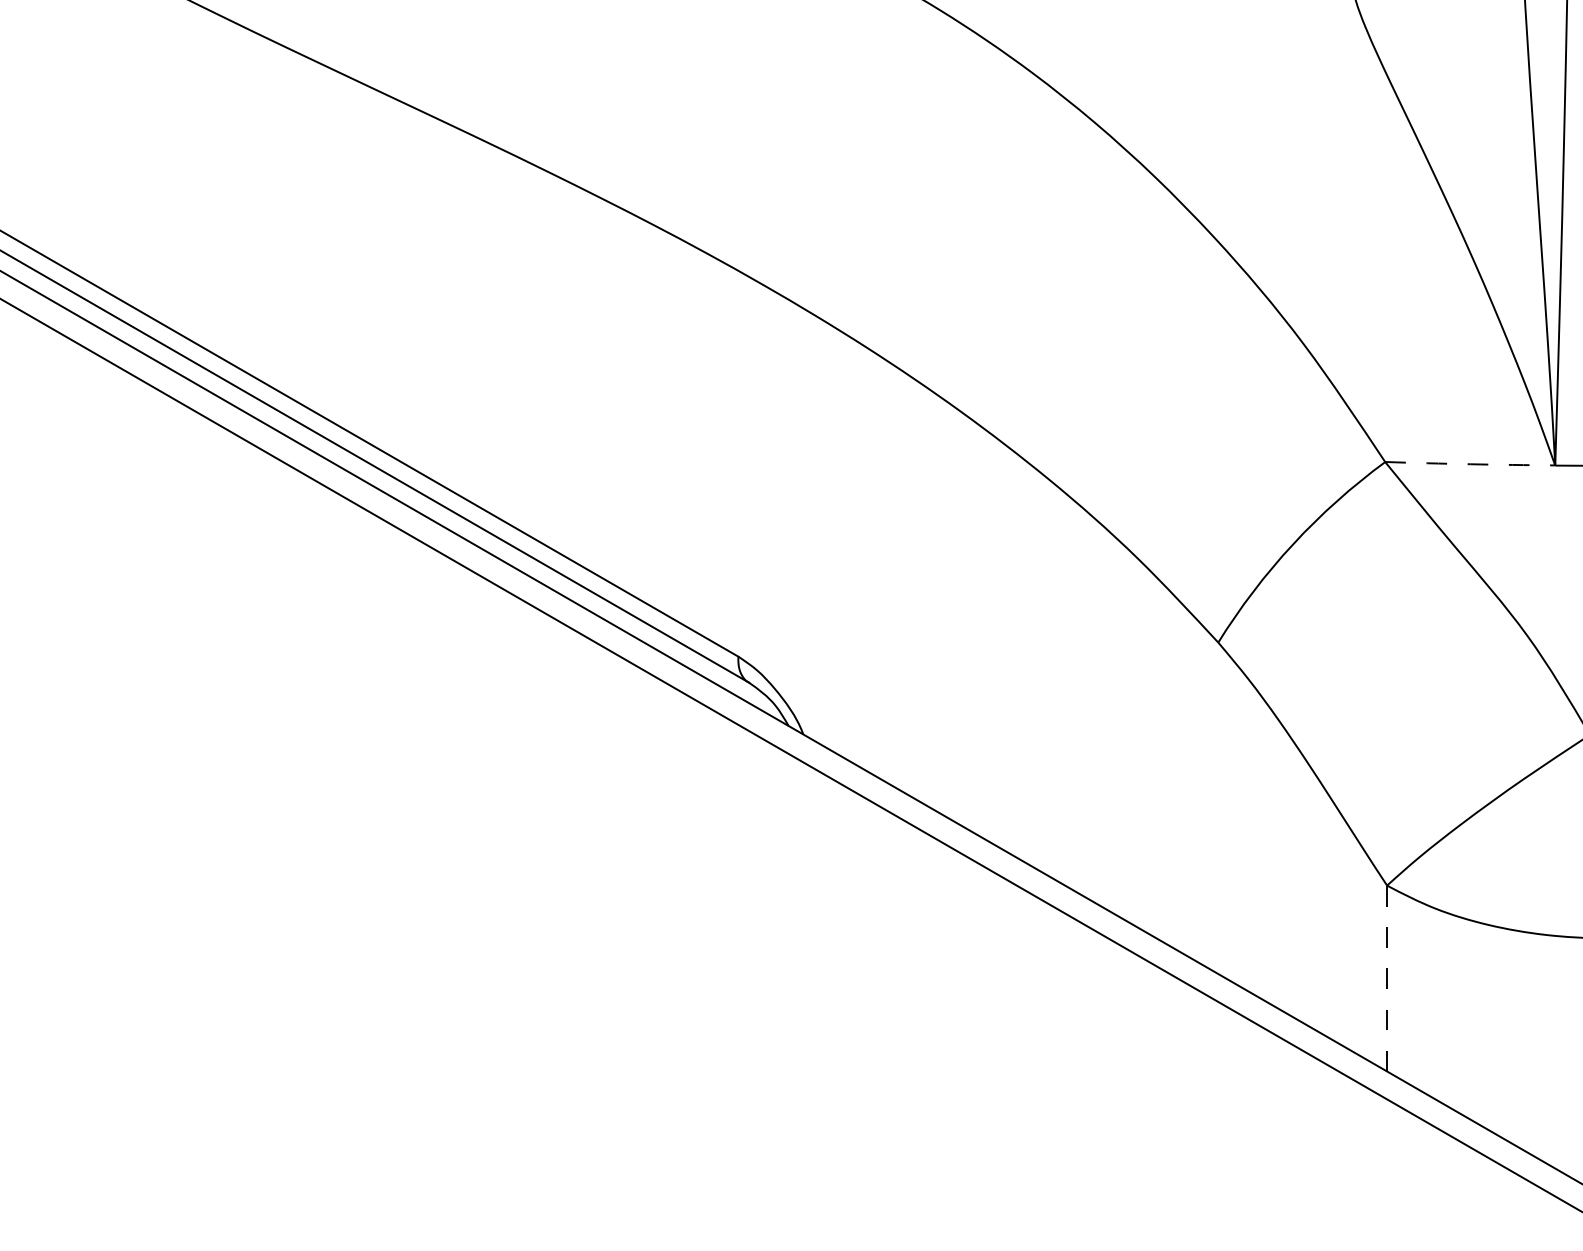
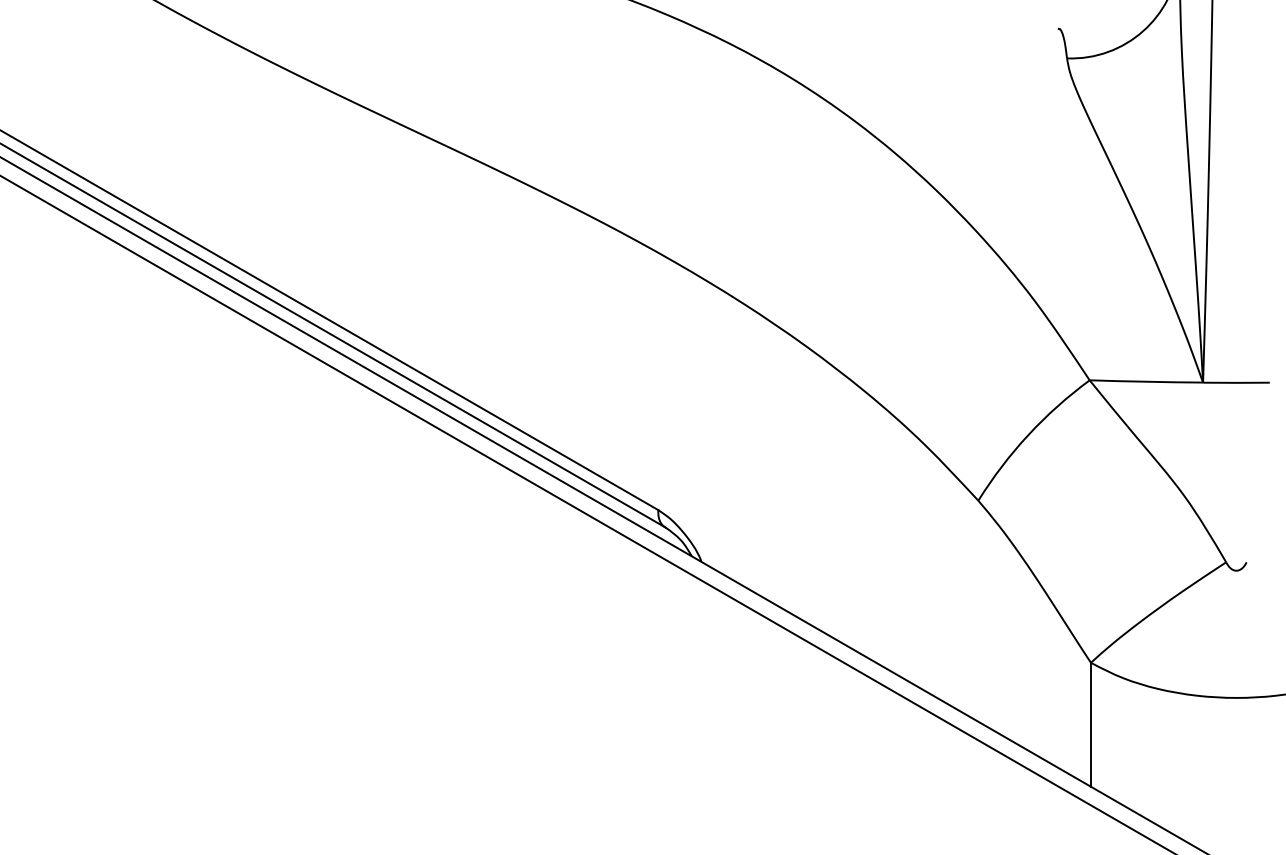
arc: (1470, 463) -> (1146, 381), dashed -> solid
line: (1386, 978) -> (1090, 724), dashed -> solid

